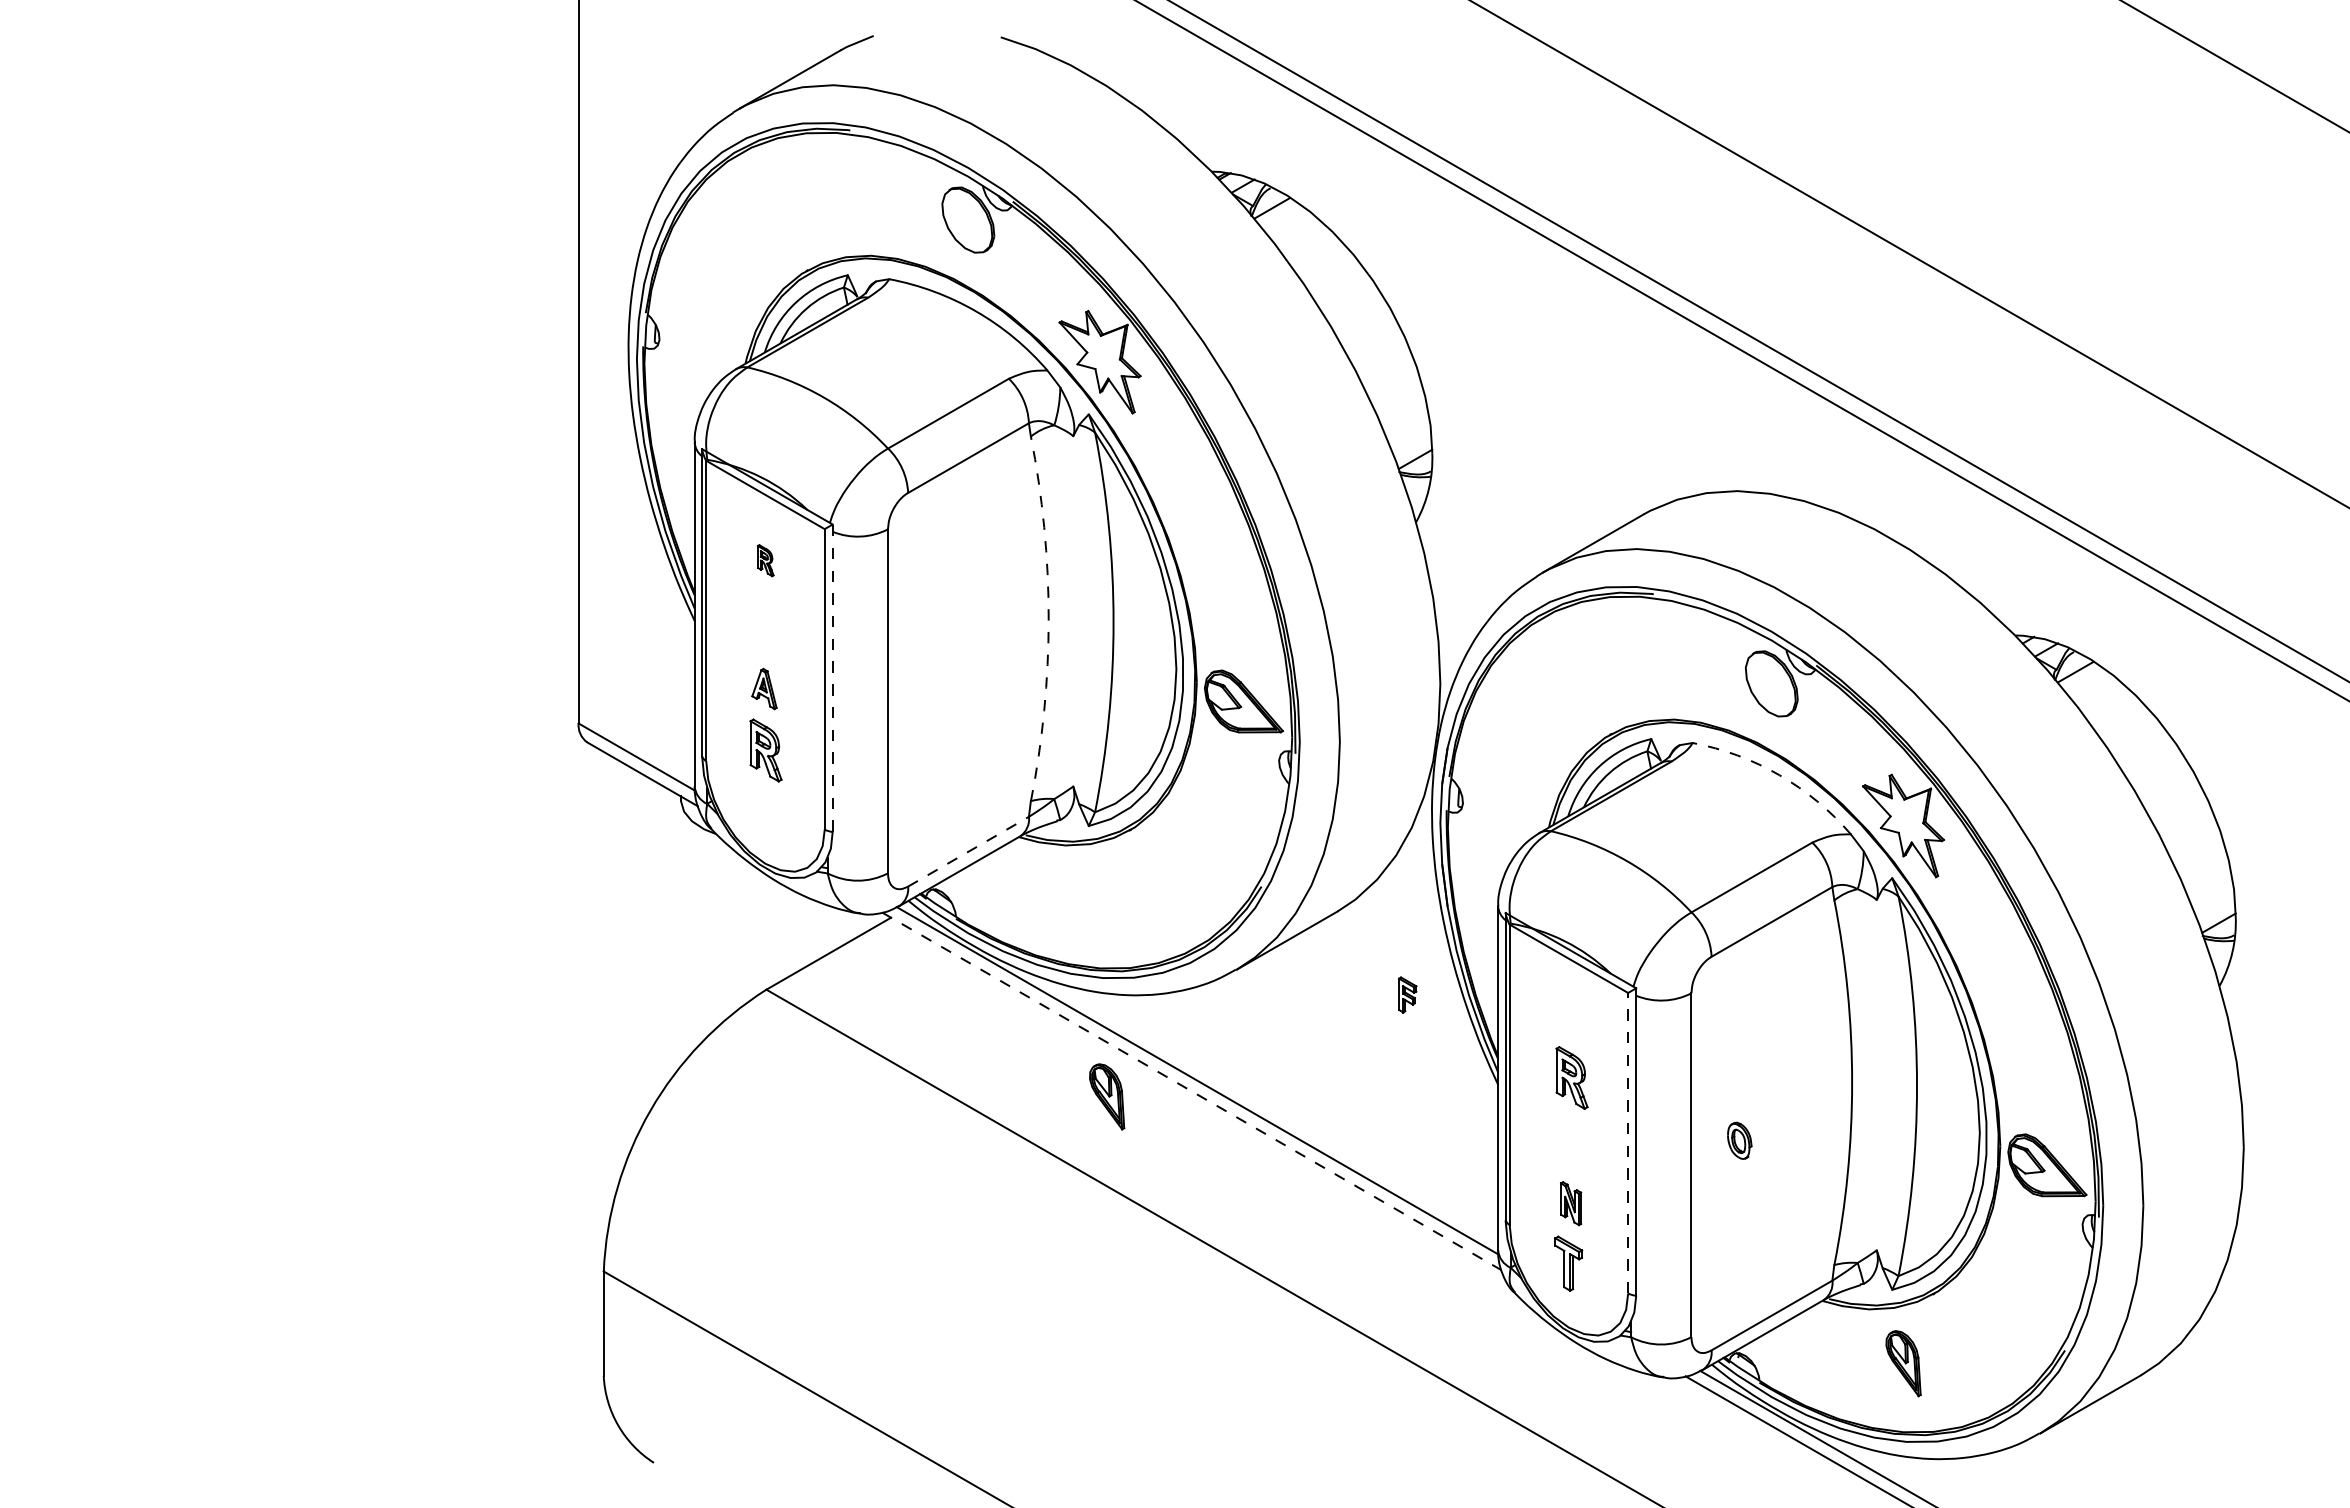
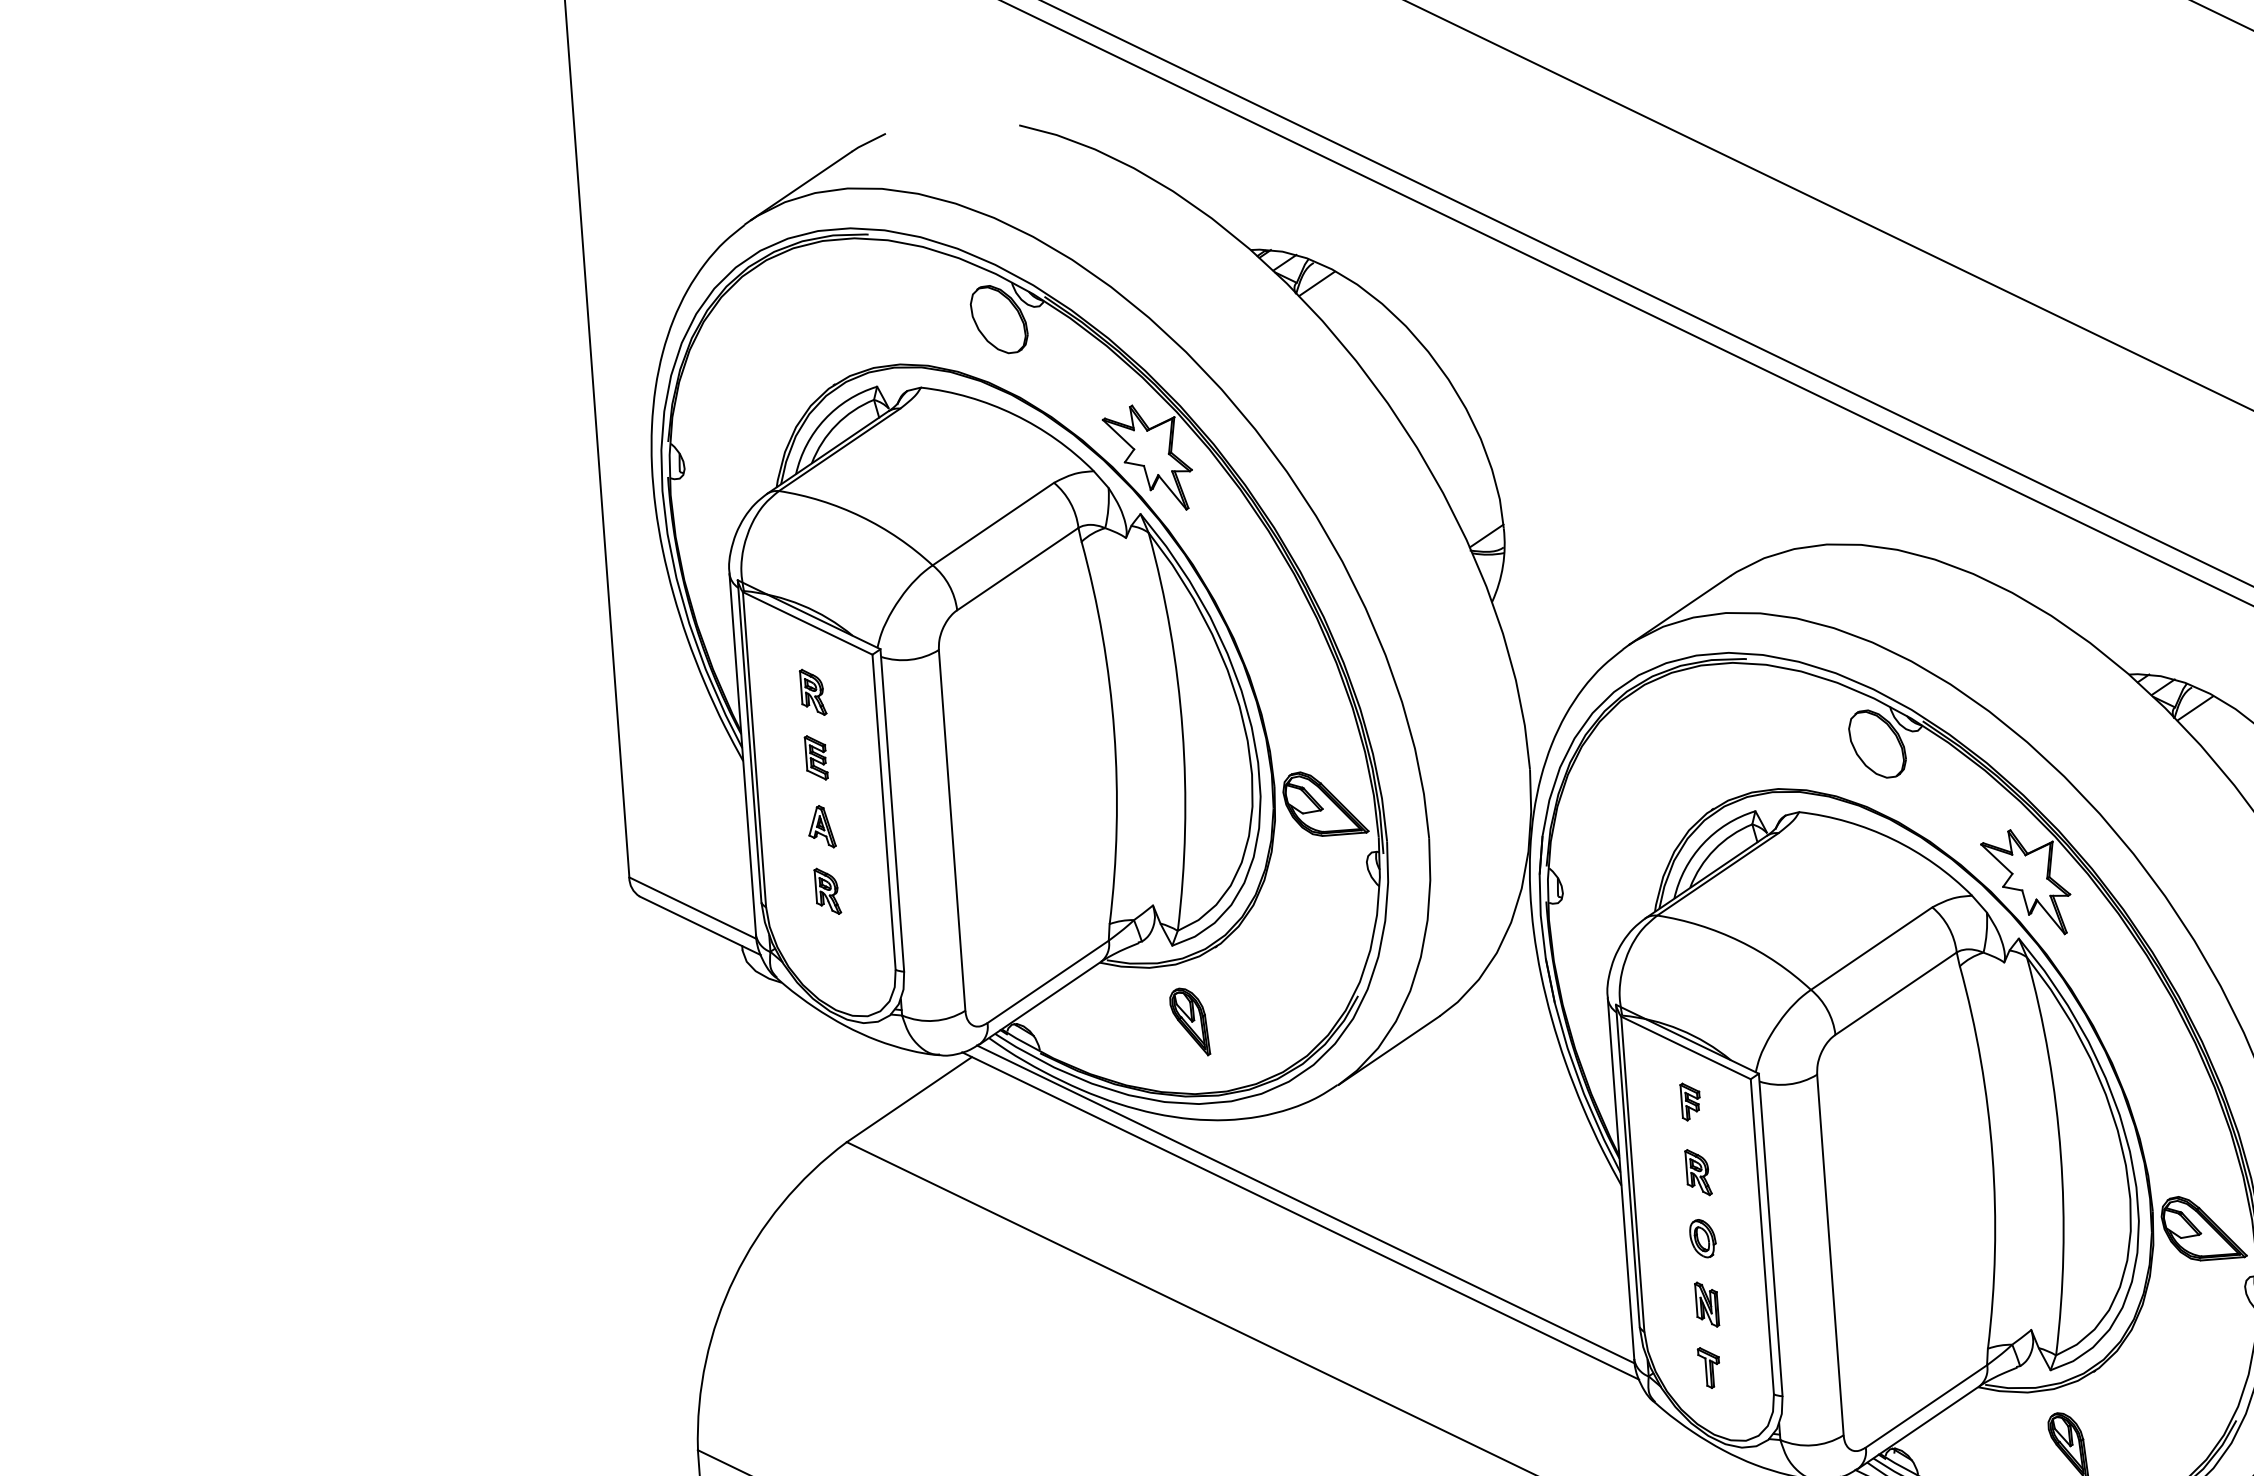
part: (765, 560) -> (812, 692), size x1.43
arc: (1048, 618) -> (1114, 731), dashed -> solid
part: (763, 622) -> (815, 757), added
line: (832, 678) -> (892, 810), dashed -> solid
part: (765, 750) -> (827, 891), size x0.71
arc: (1779, 775) -> (1892, 839), dashed -> solid
line: (968, 851) -> (1048, 981), dashed -> solid
part: (1407, 994) -> (1690, 1101), moved
part: (1572, 1077) -> (1698, 1172), size x0.71
line: (1191, 1091) -> (1300, 1216), dashed -> solid
part: (1107, 1096) -> (1190, 1021), moved
part: (1739, 1140) -> (1702, 1238), moved
line: (1628, 1142) -> (1762, 1236), dashed -> solid
part: (1568, 1263) -> (1709, 1367), size x0.71

